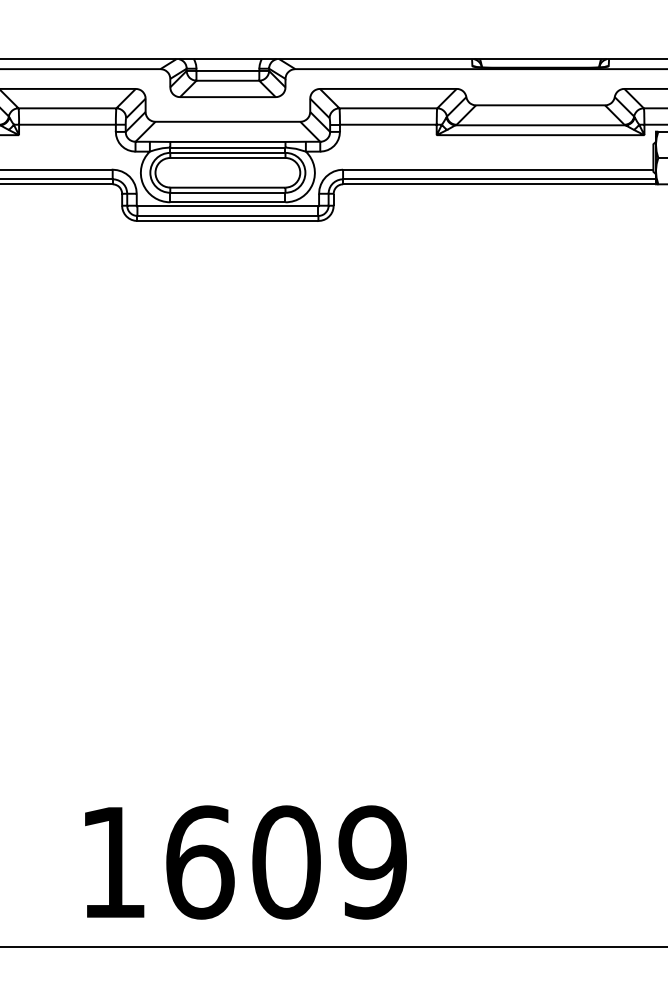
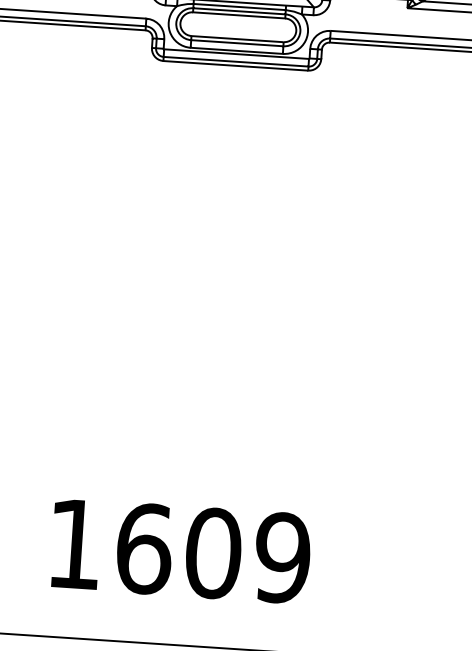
text: (245, 862) -> (180, 551), moved

